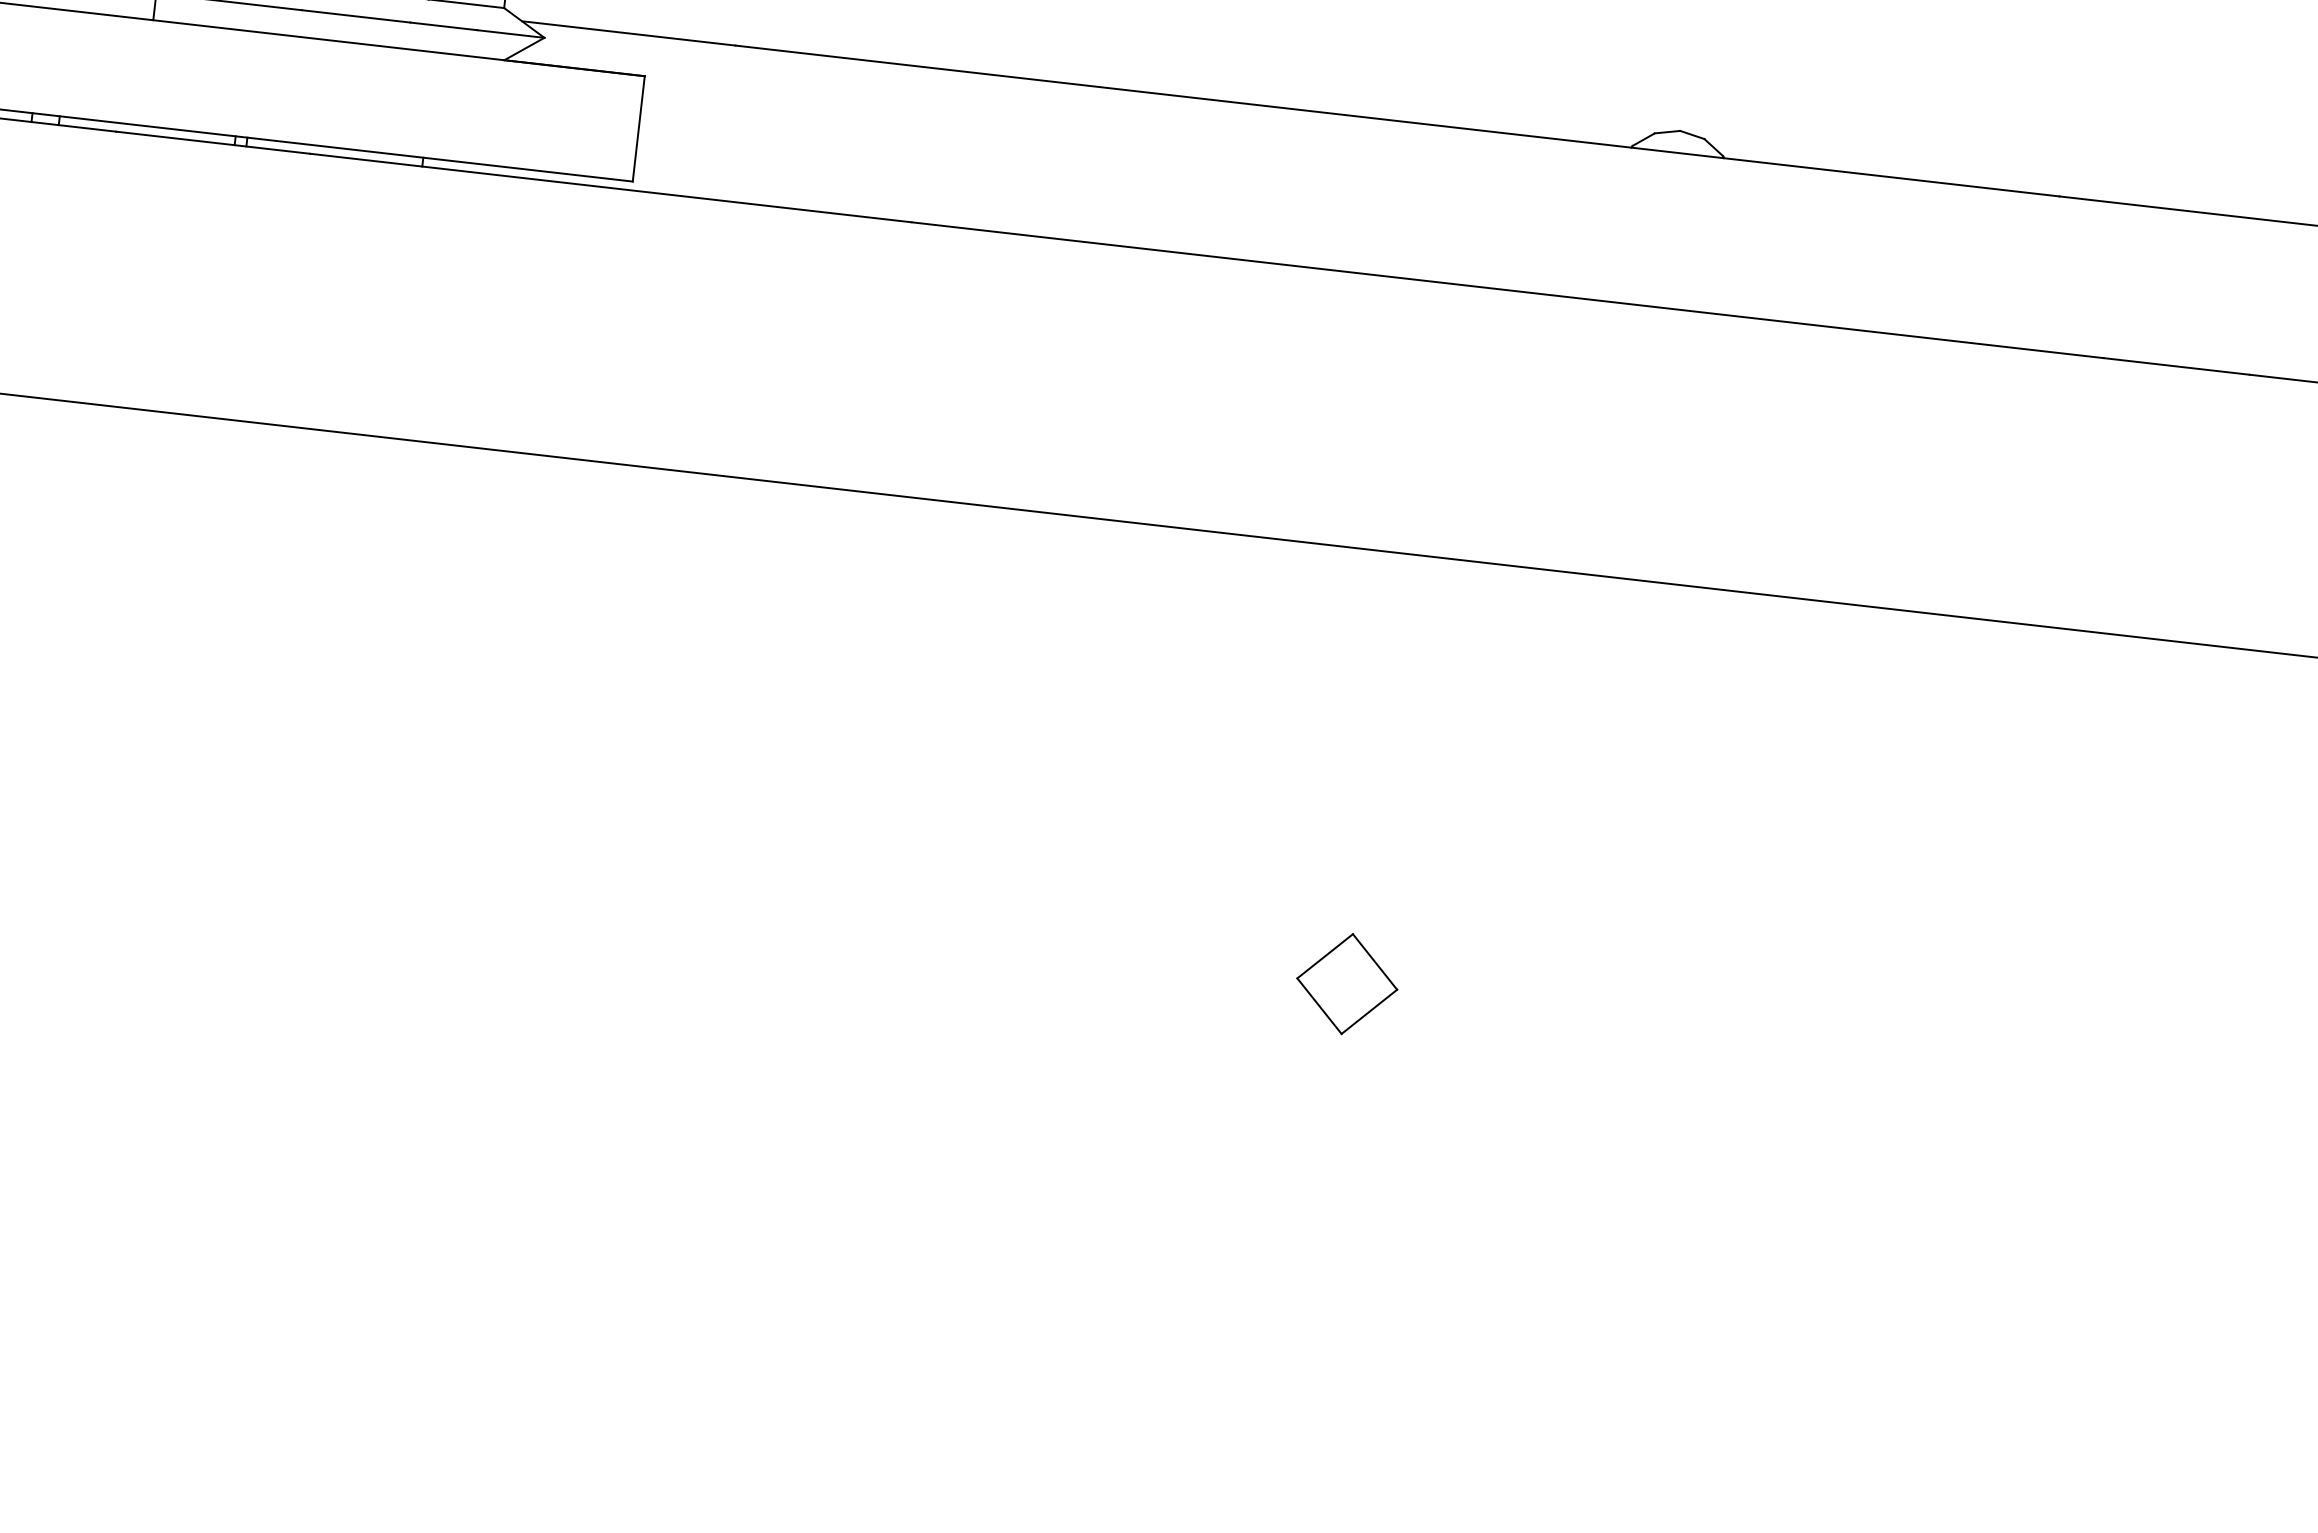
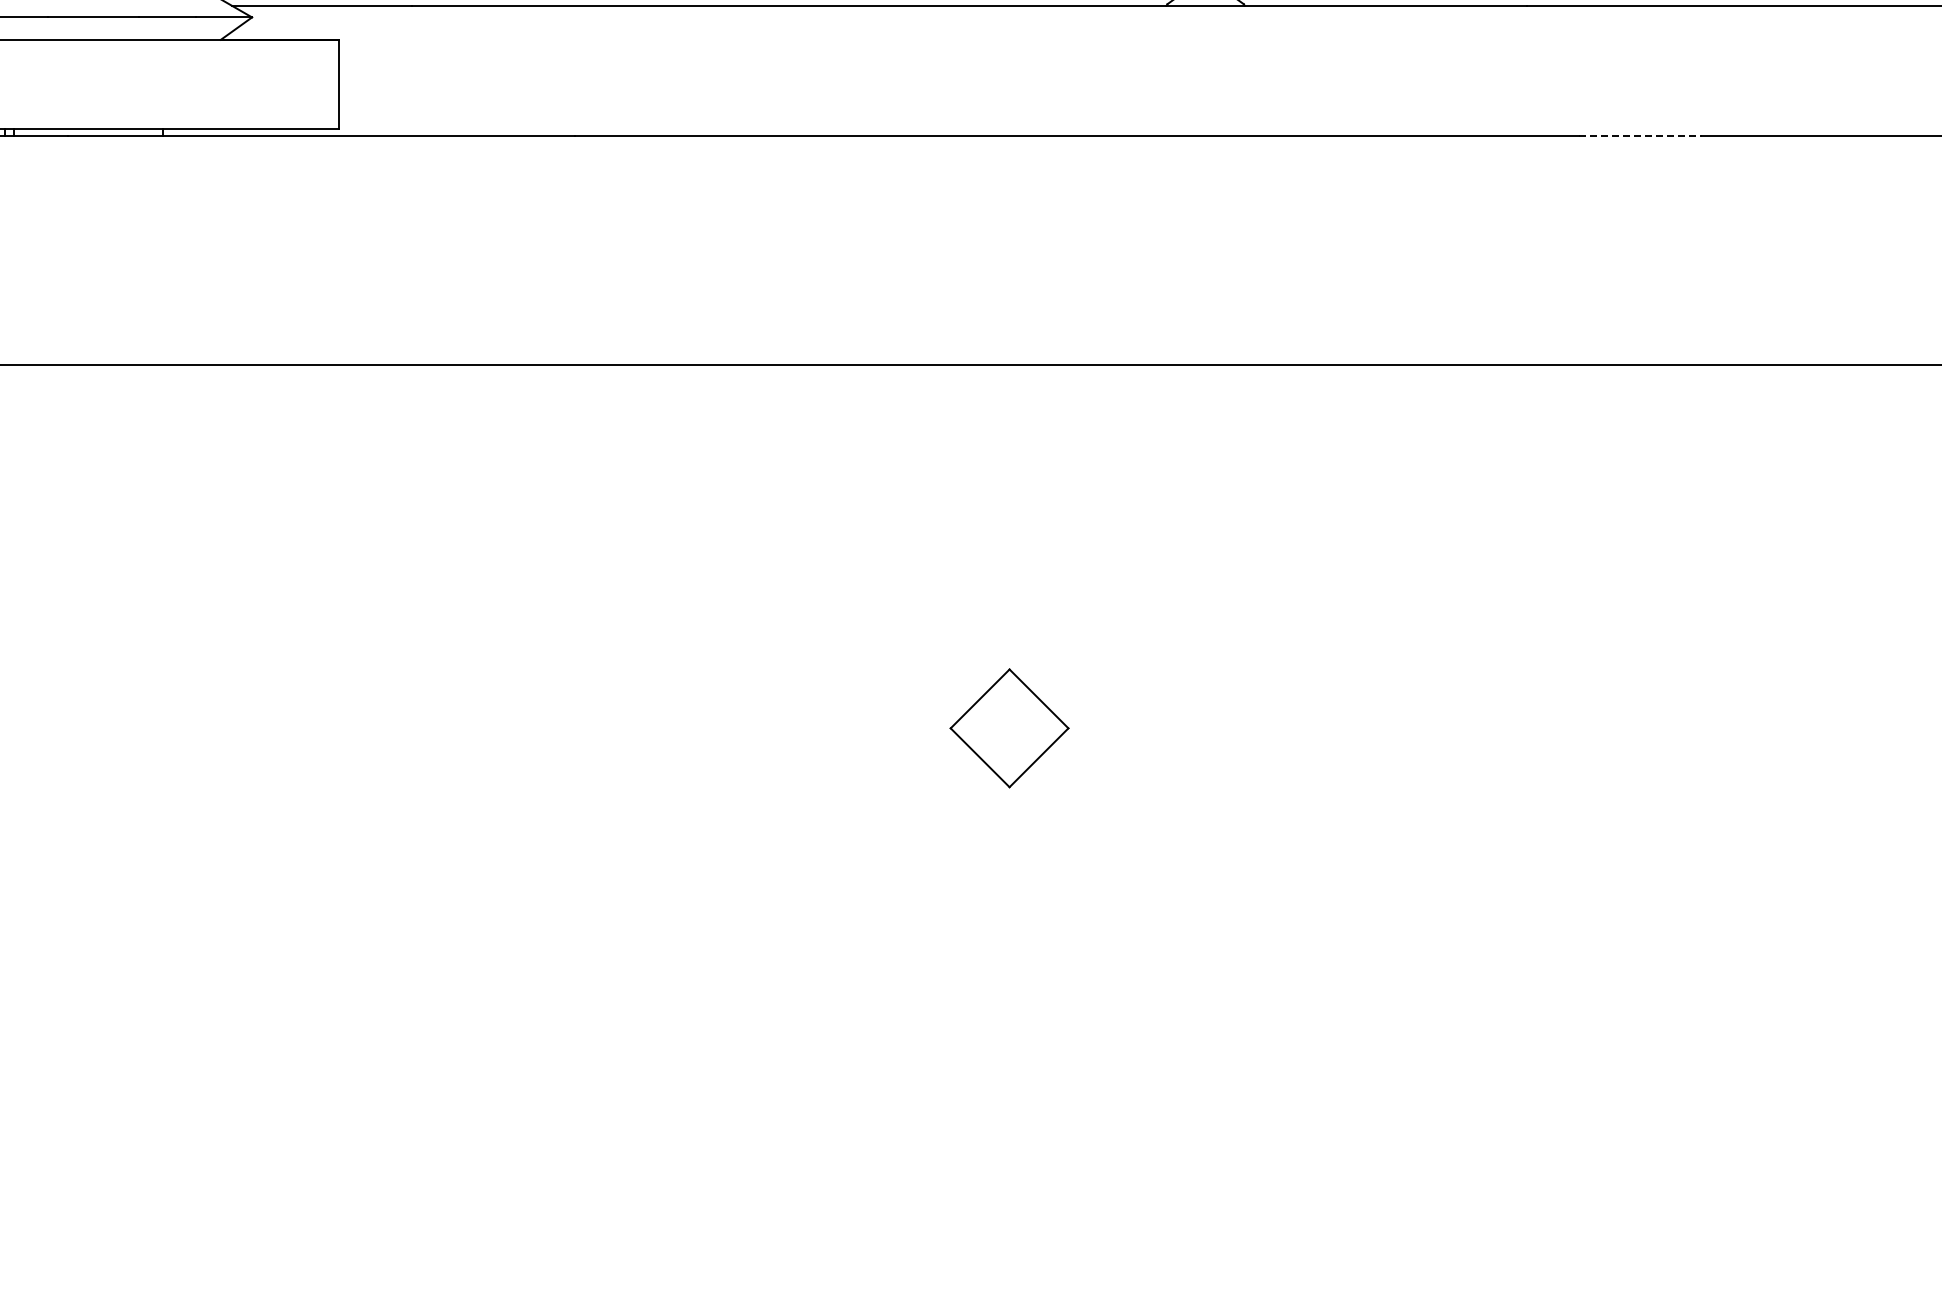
line: (2177, 367) -> (1641, 136), solid -> dashed
part: (1347, 984) -> (1009, 728), size x1.4

